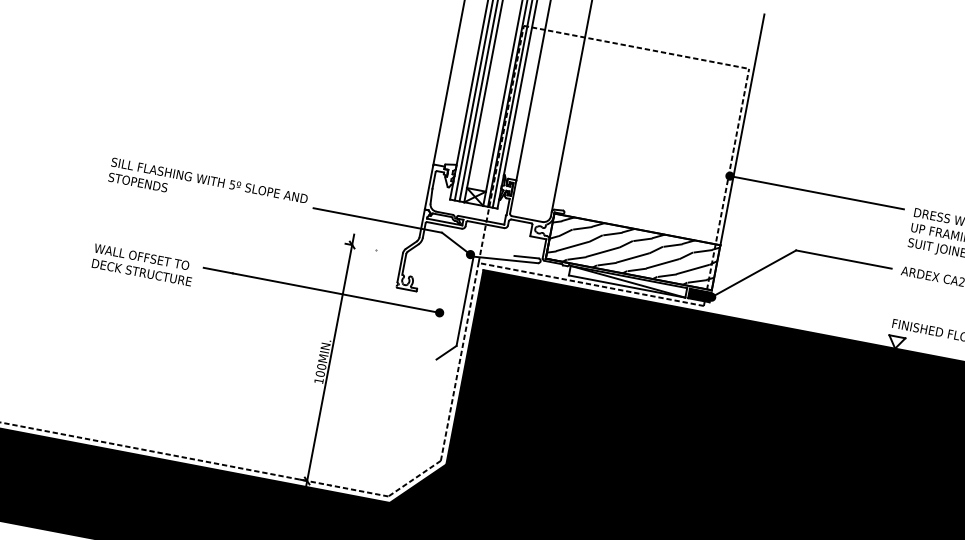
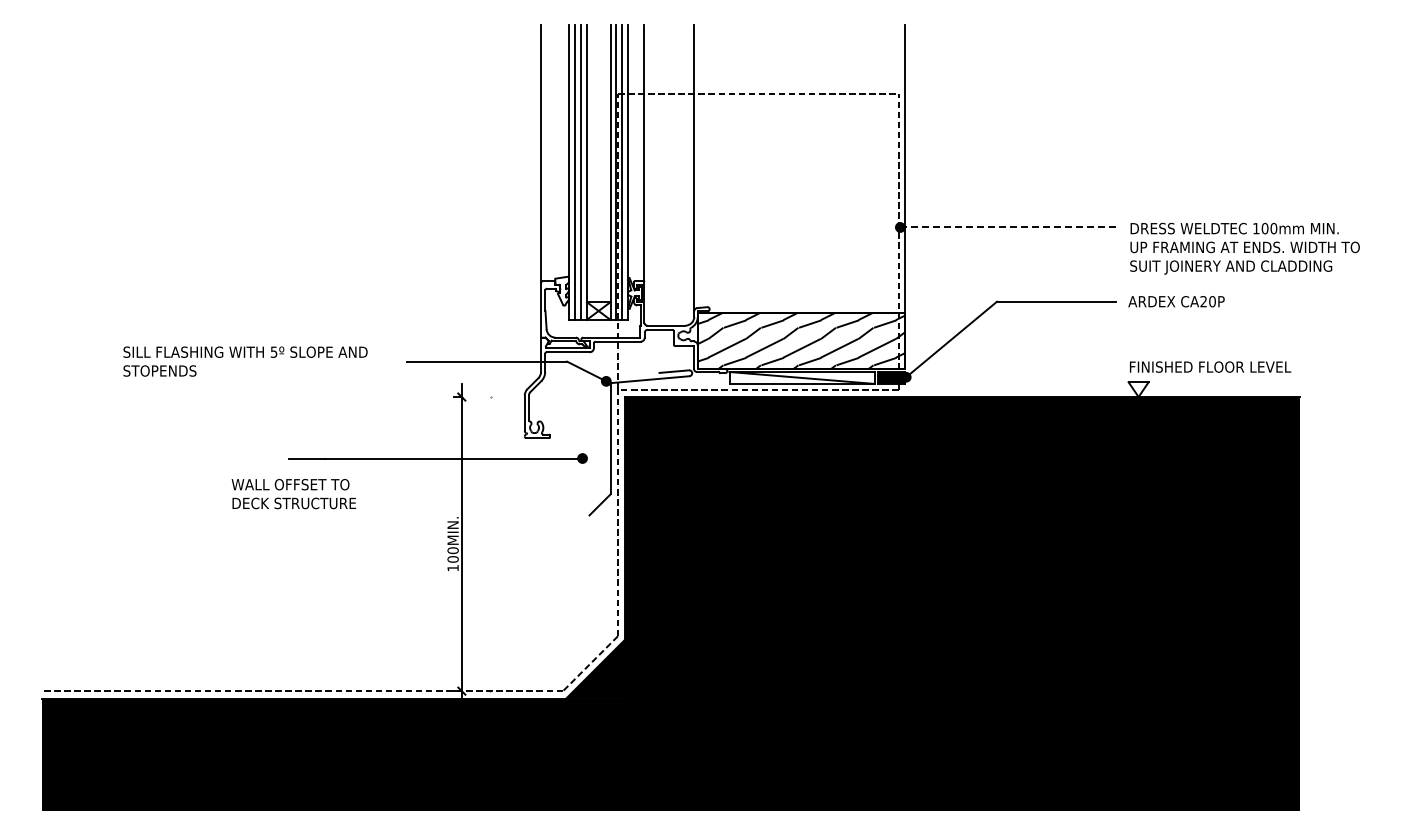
text: (208, 188) -> (245, 361), moved
line: (817, 192) -> (1009, 227), solid -> dashed
text: (142, 265) -> (293, 494), moved

